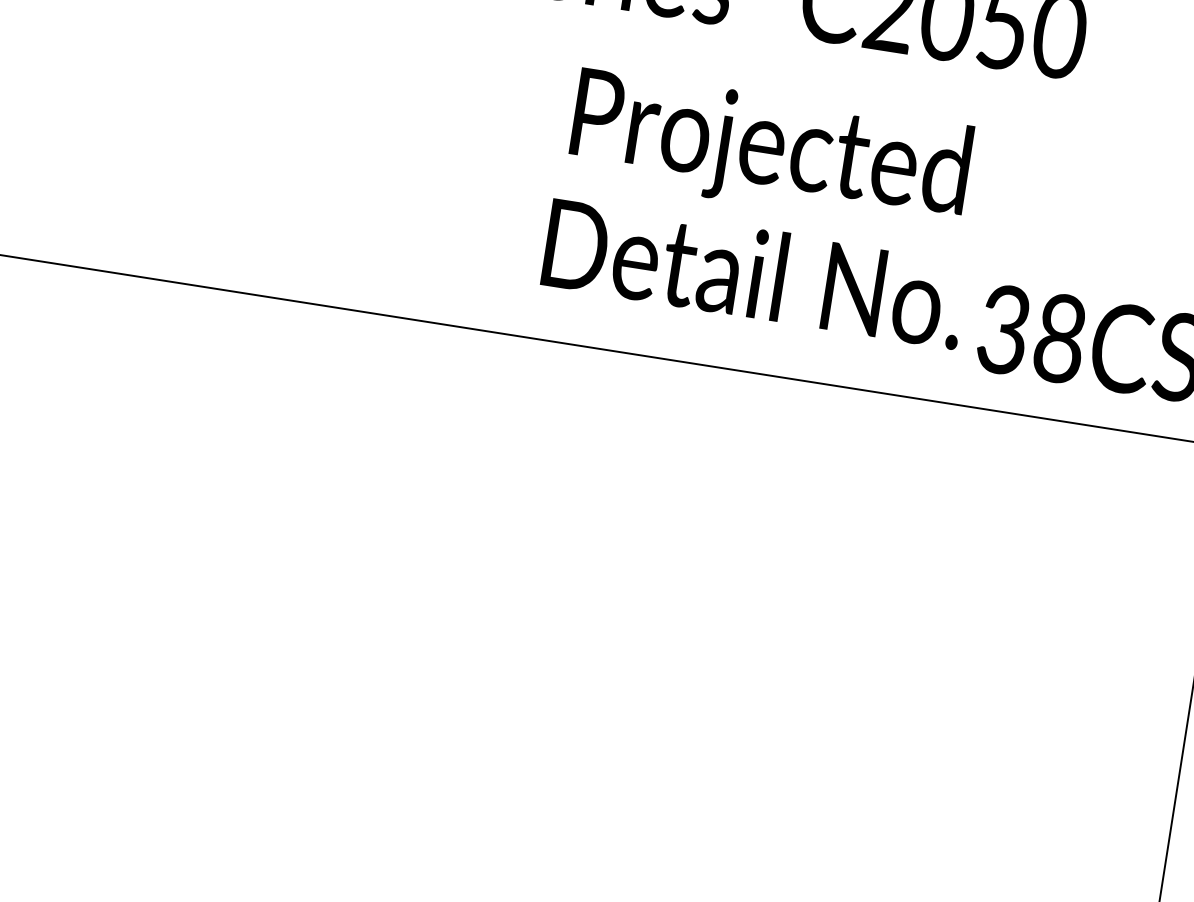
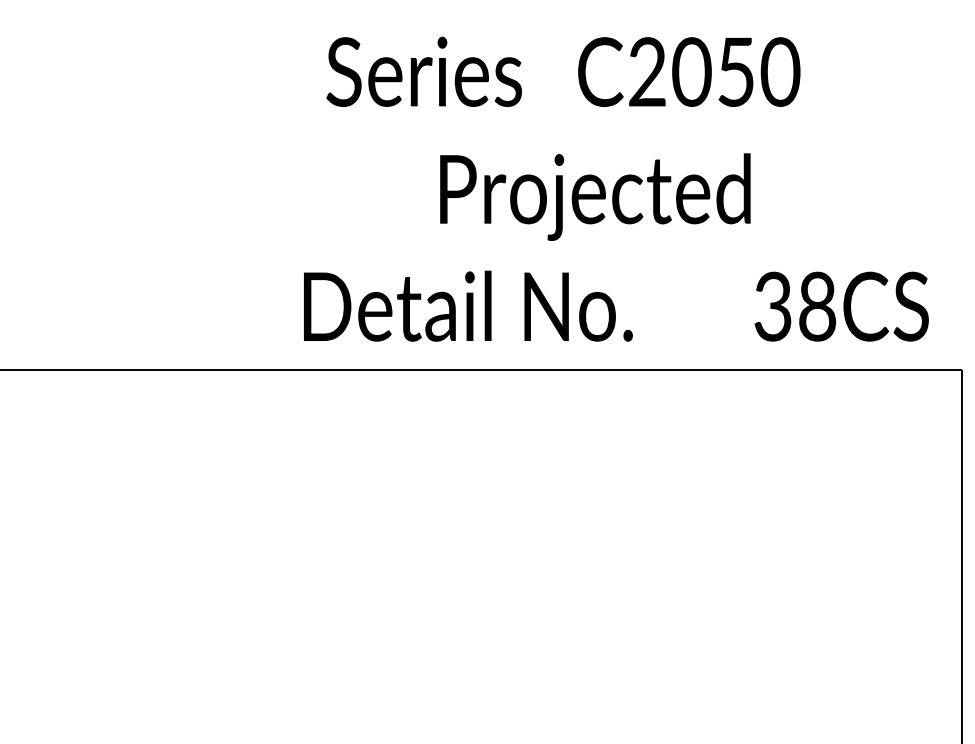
text: (770, 150) -> (595, 196), moved
text: (755, 272) -> (468, 305), moved

